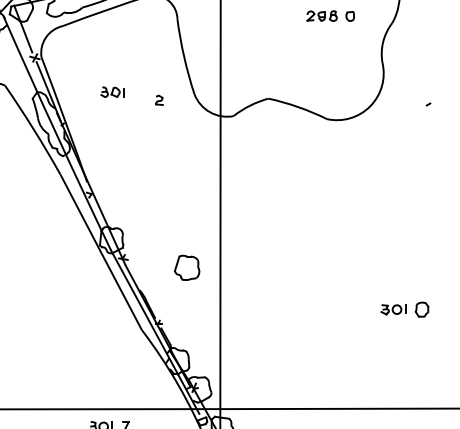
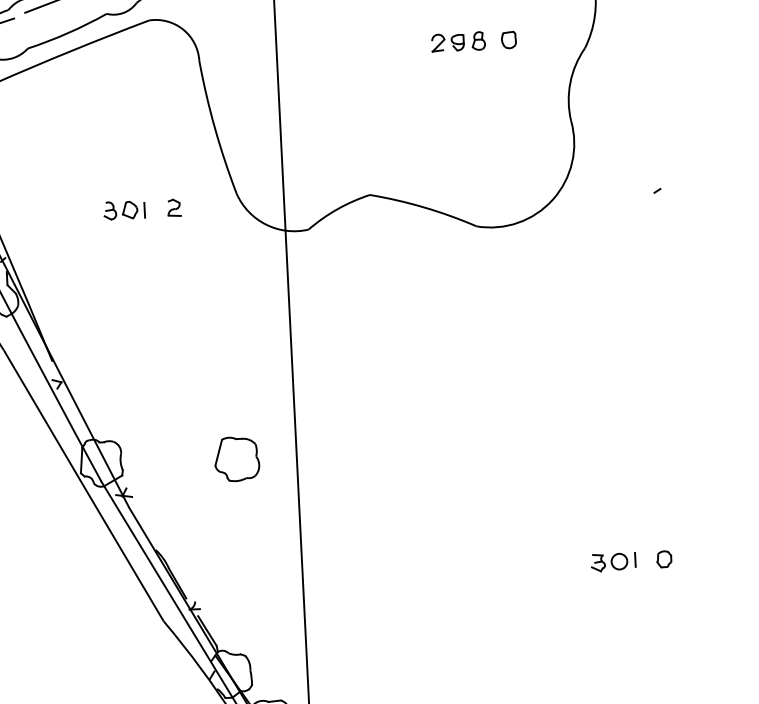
part: (112, 91) -> (124, 208), moved
part: (187, 267) -> (237, 458), moved
part: (421, 309) -> (663, 559), size x0.62

